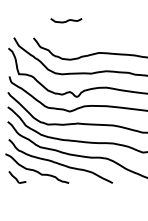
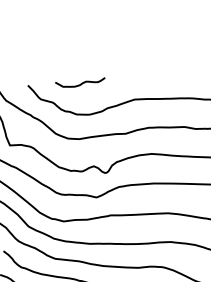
curve: (66, 20) -> (80, 82), moved

